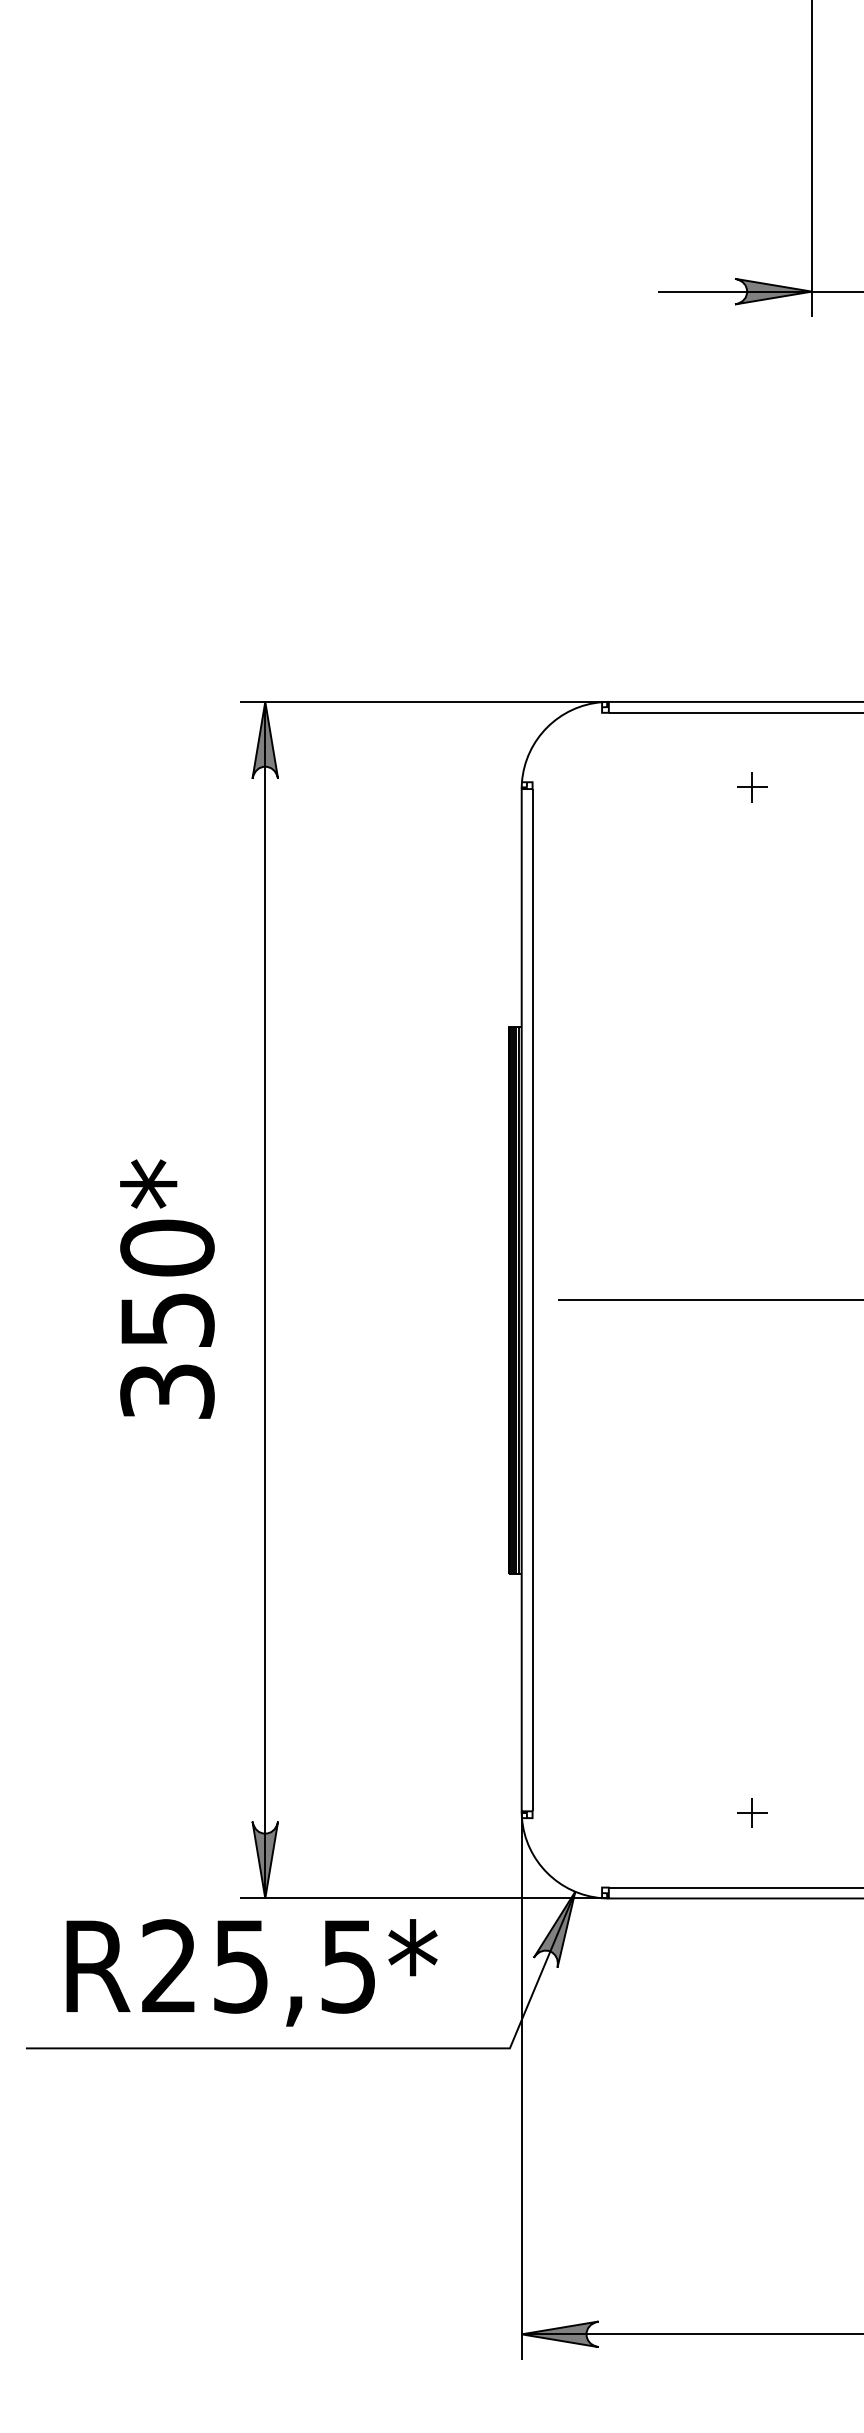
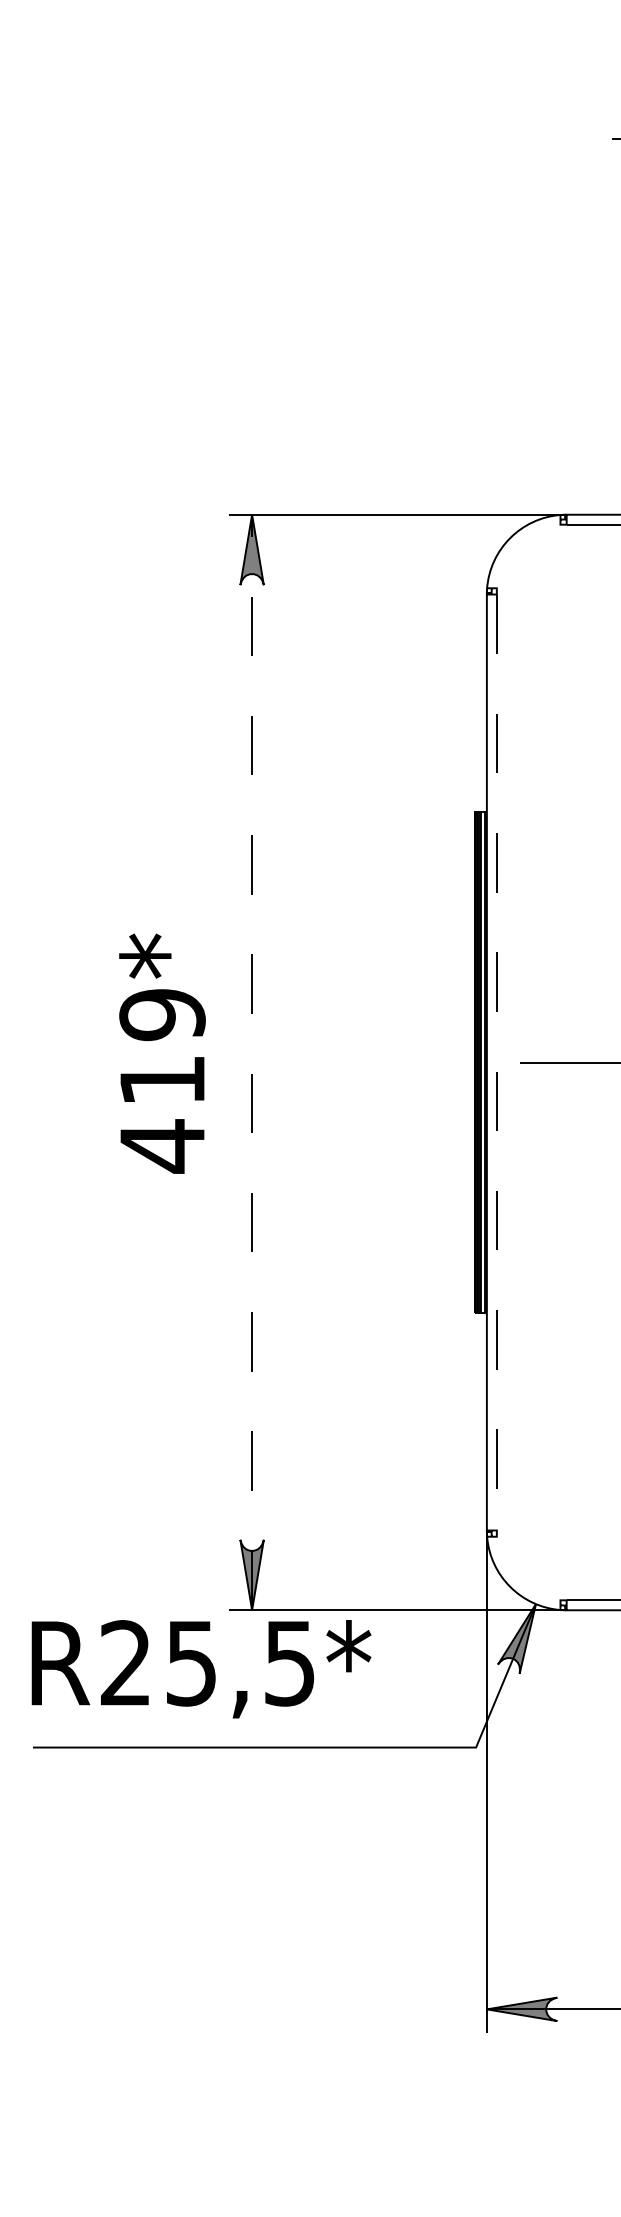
line: (265, 1299) -> (252, 1061), solid -> dashed
line: (532, 1300) -> (496, 1062), solid -> dashed
text: (167, 1320) -> (162, 1081), 350* -> 419*
text: (251, 1972) -> (201, 1668), moved

